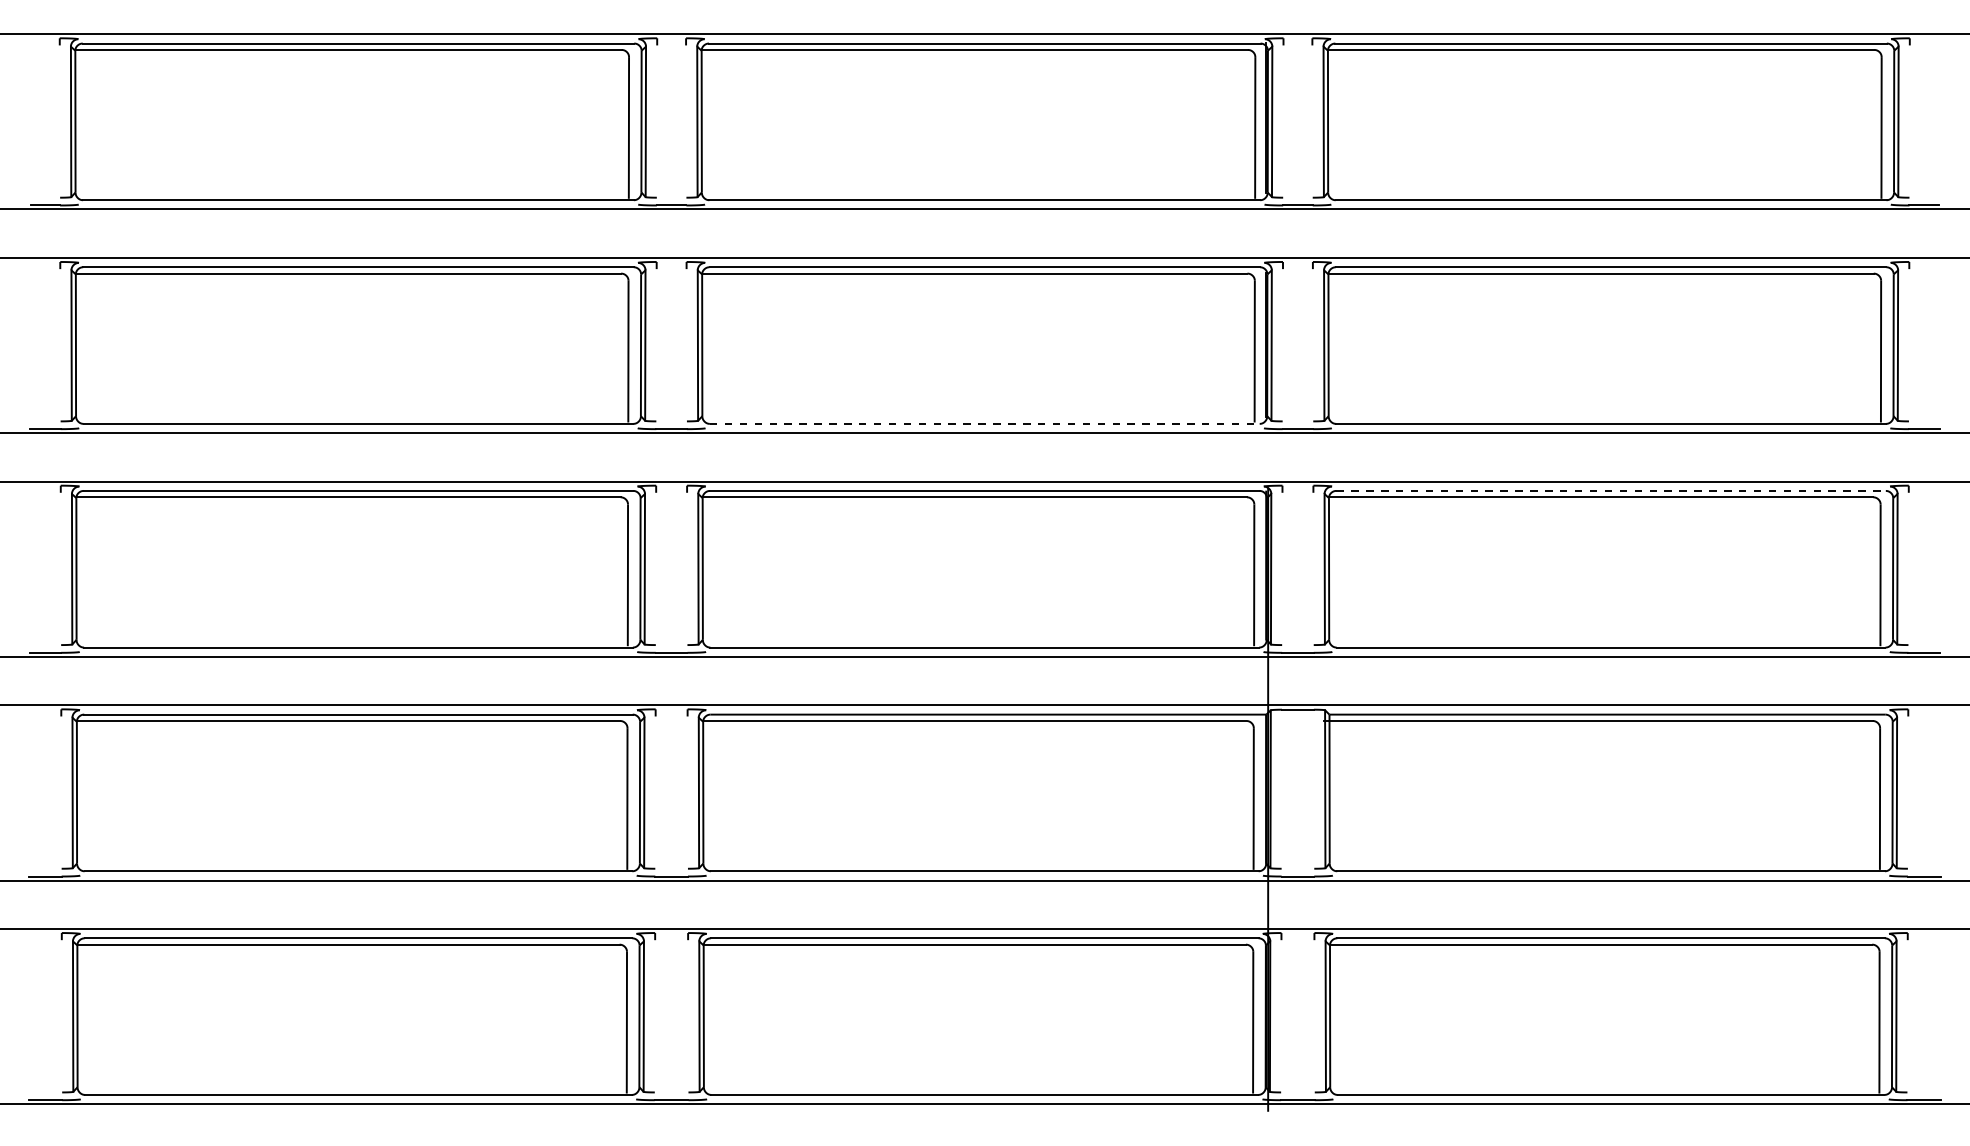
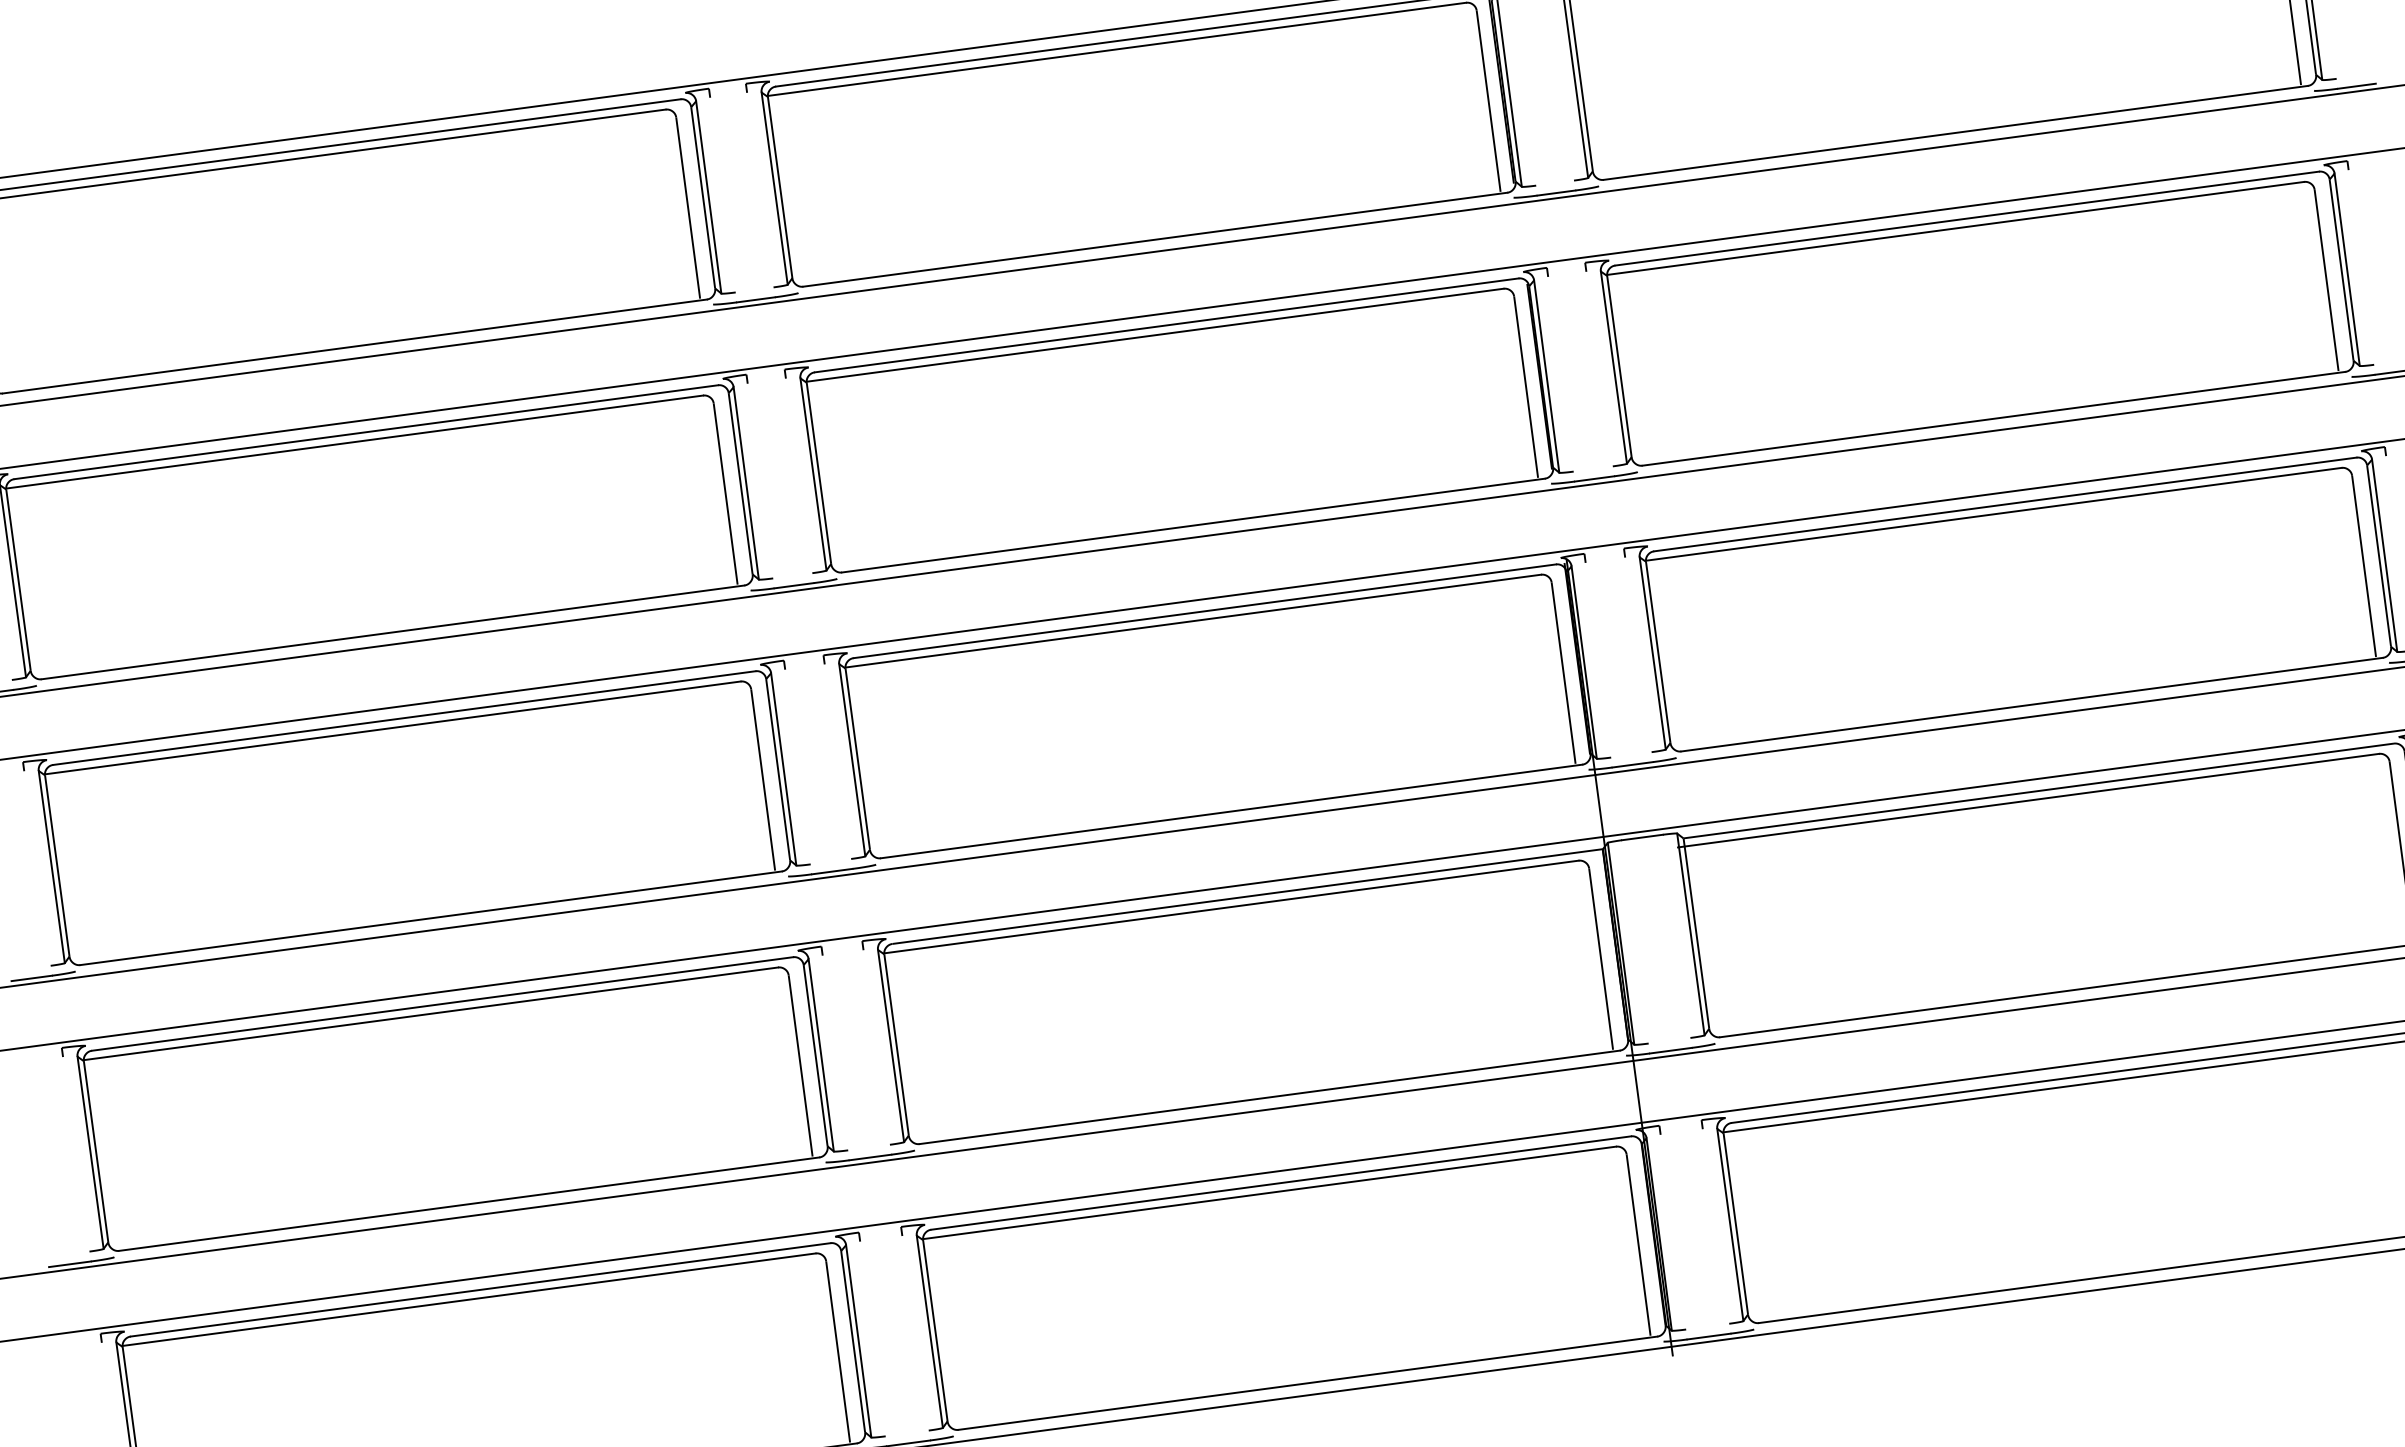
line: (984, 423) -> (1193, 525), dashed -> solid
line: (1611, 490) -> (2005, 503), dashed -> solid

